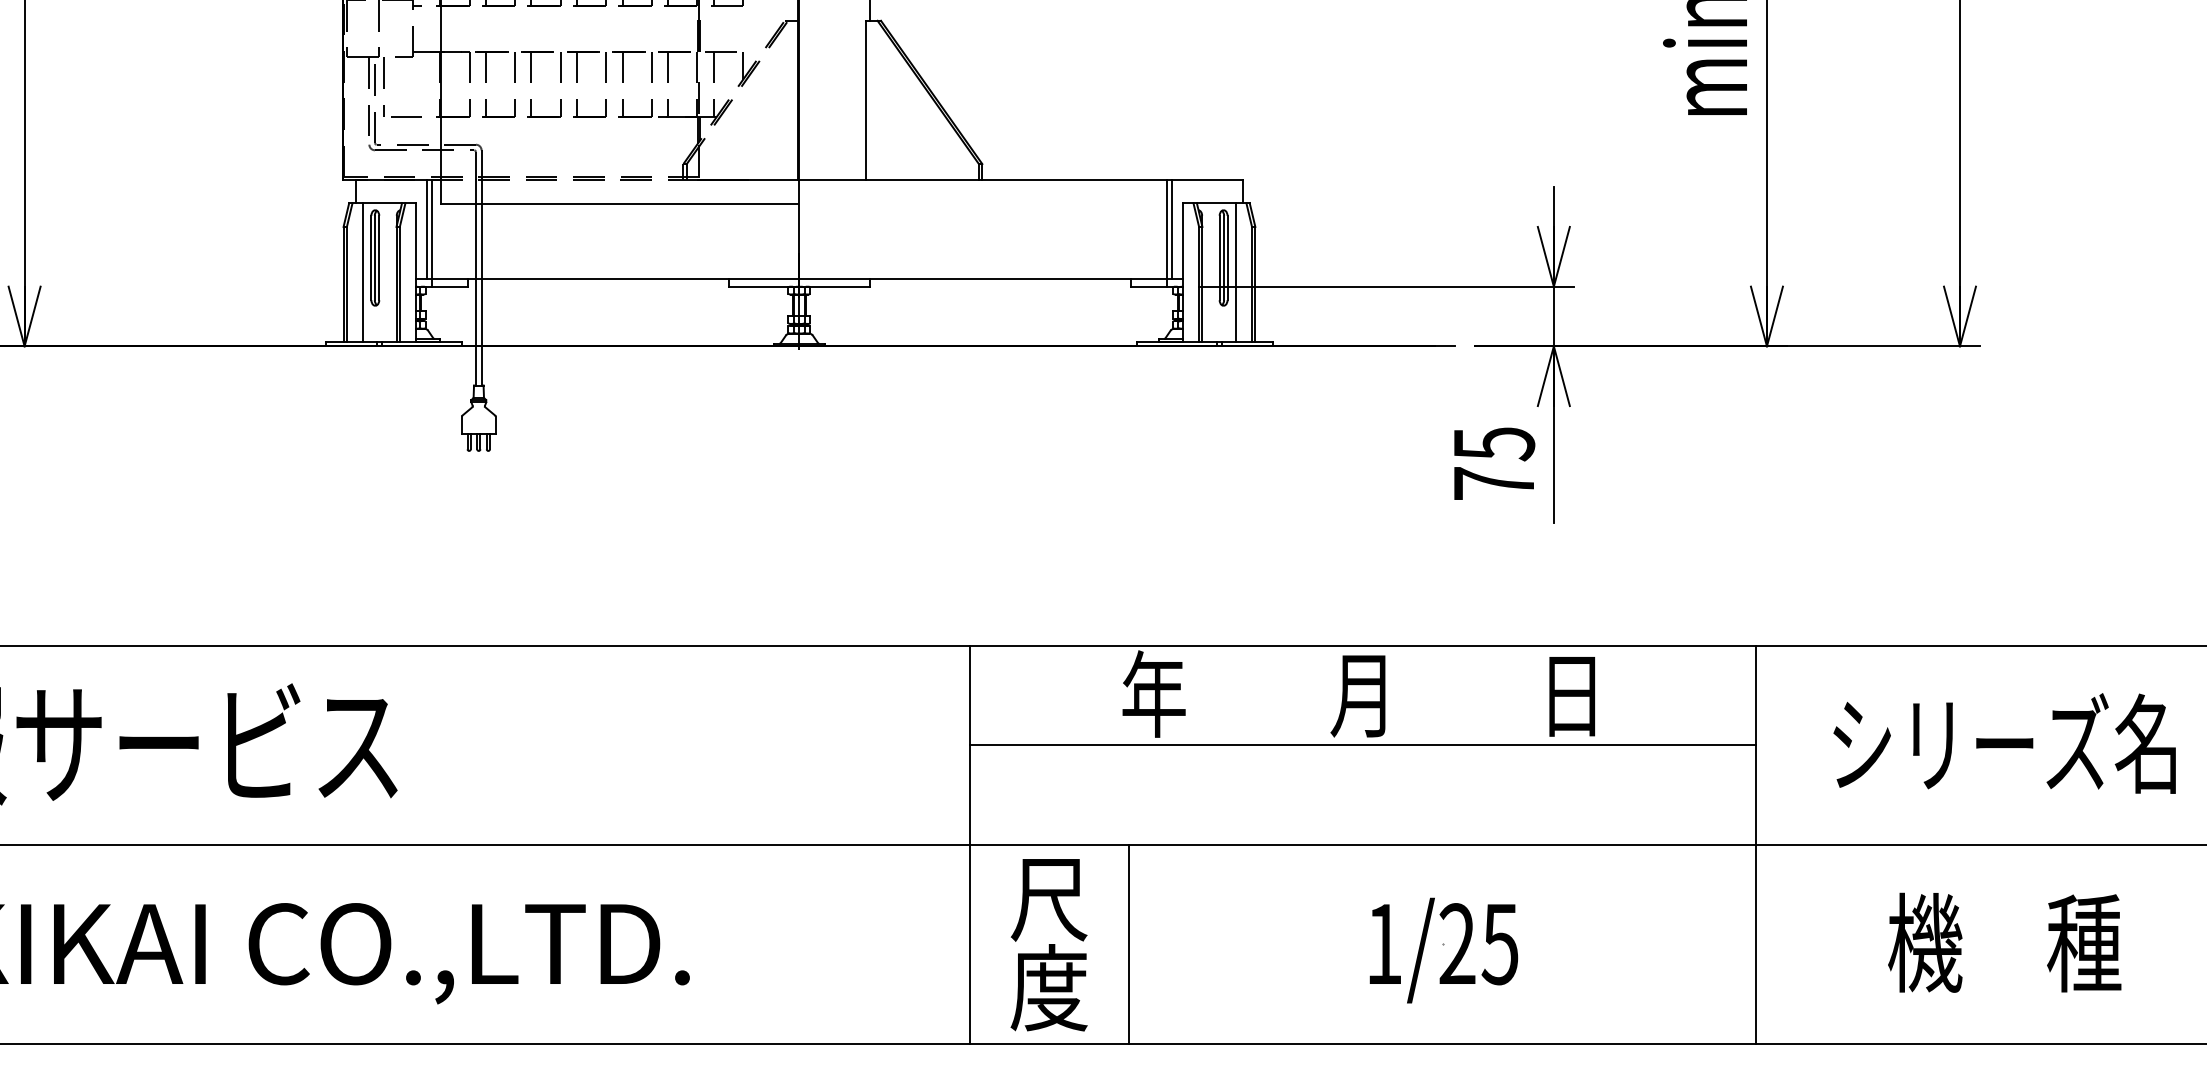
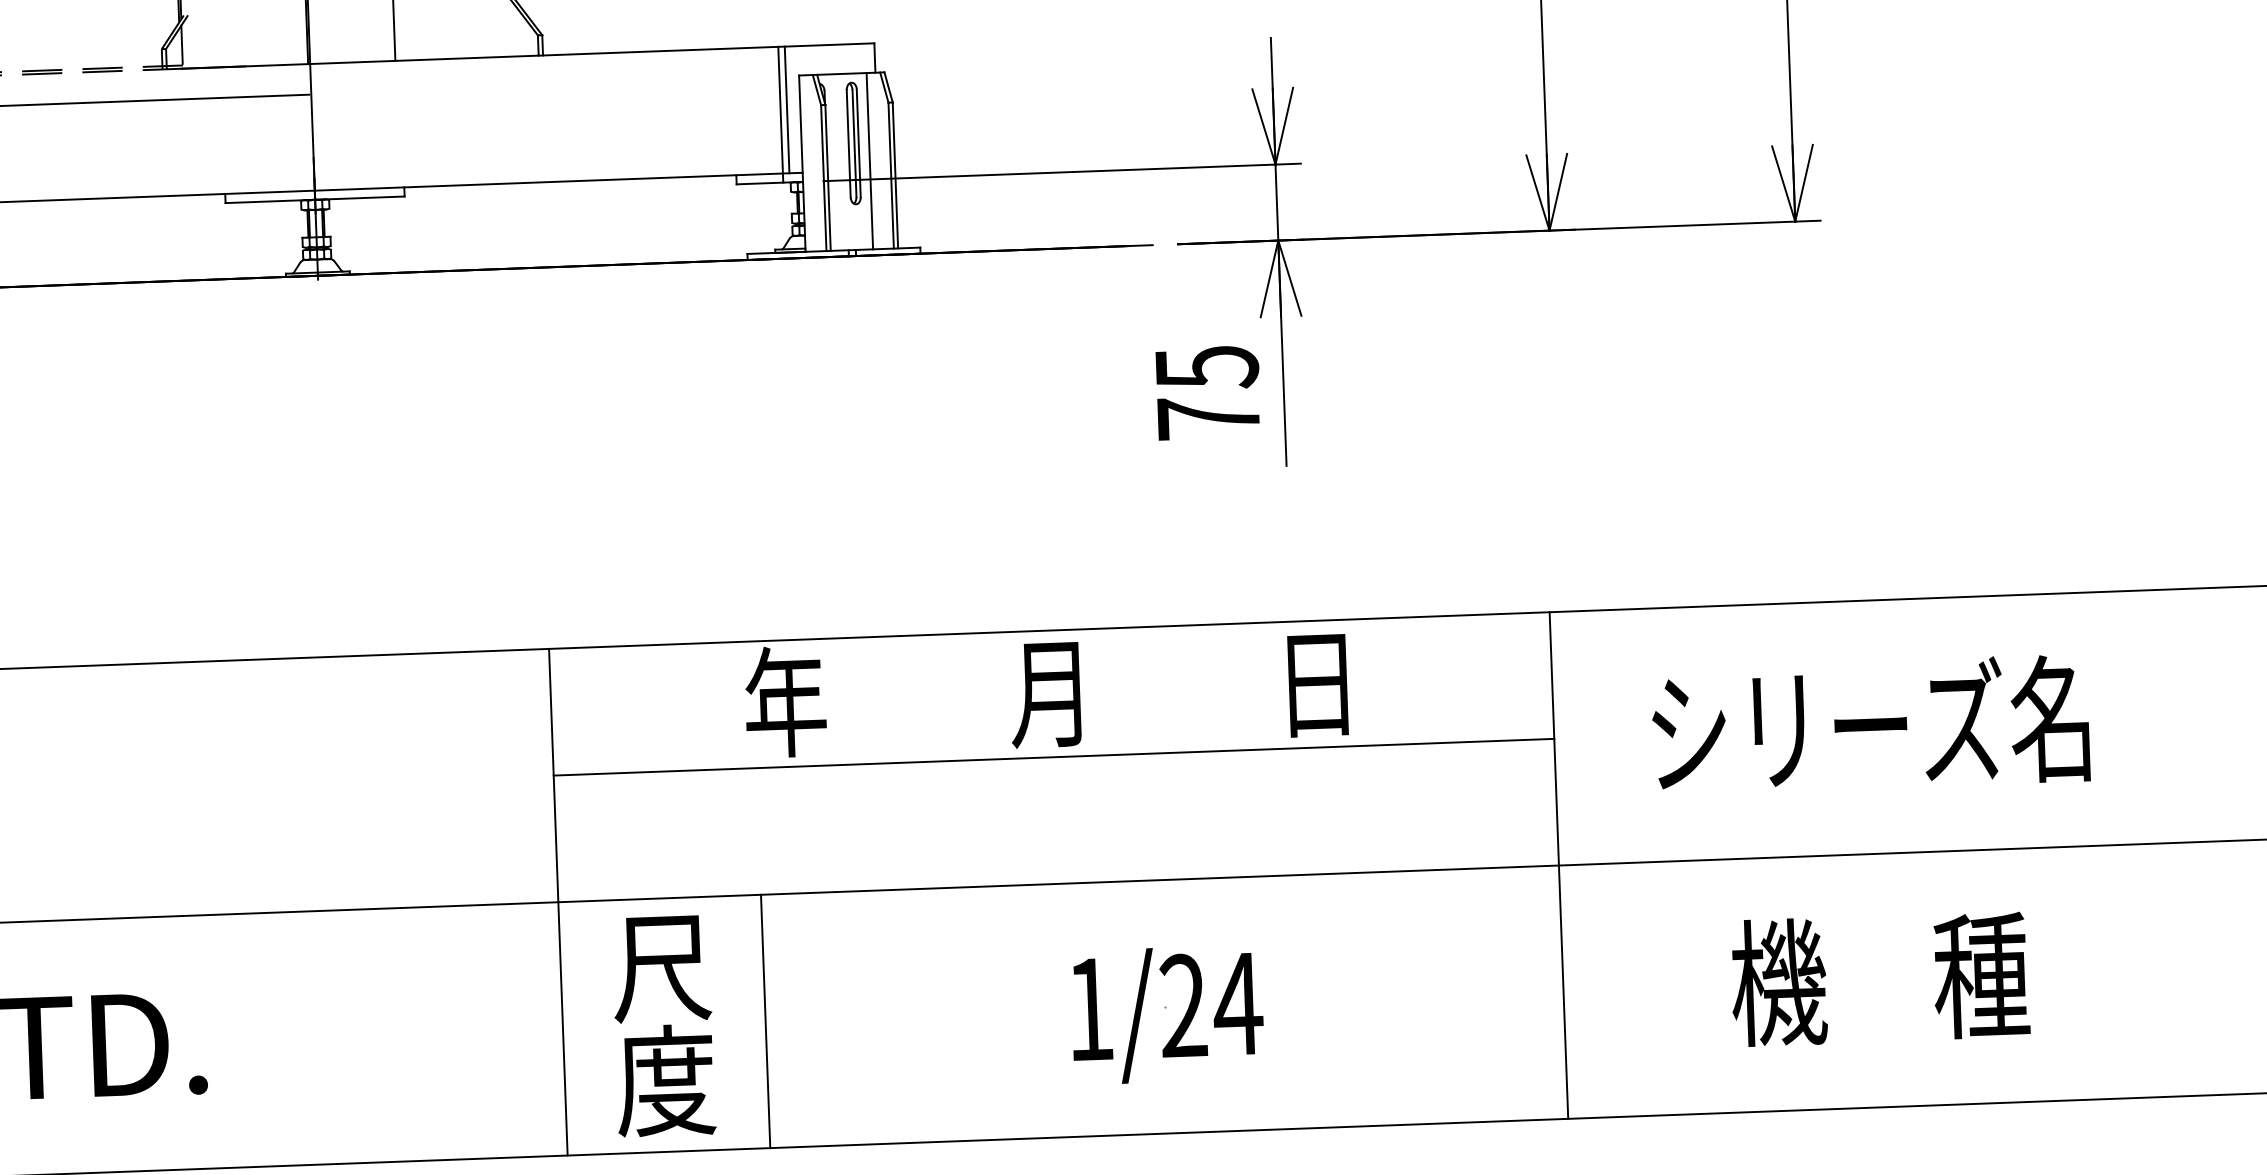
text: (1499, 944) -> (1237, 1004), 1/25 -> 1/24

